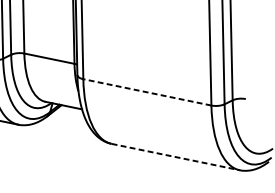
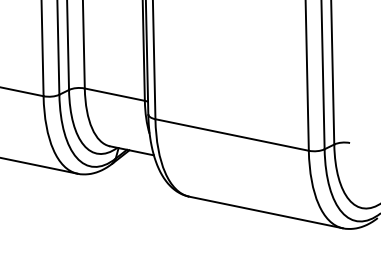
line: (146, 91) -> (231, 134), dashed -> solid
line: (176, 157) -> (266, 212), dashed -> solid

